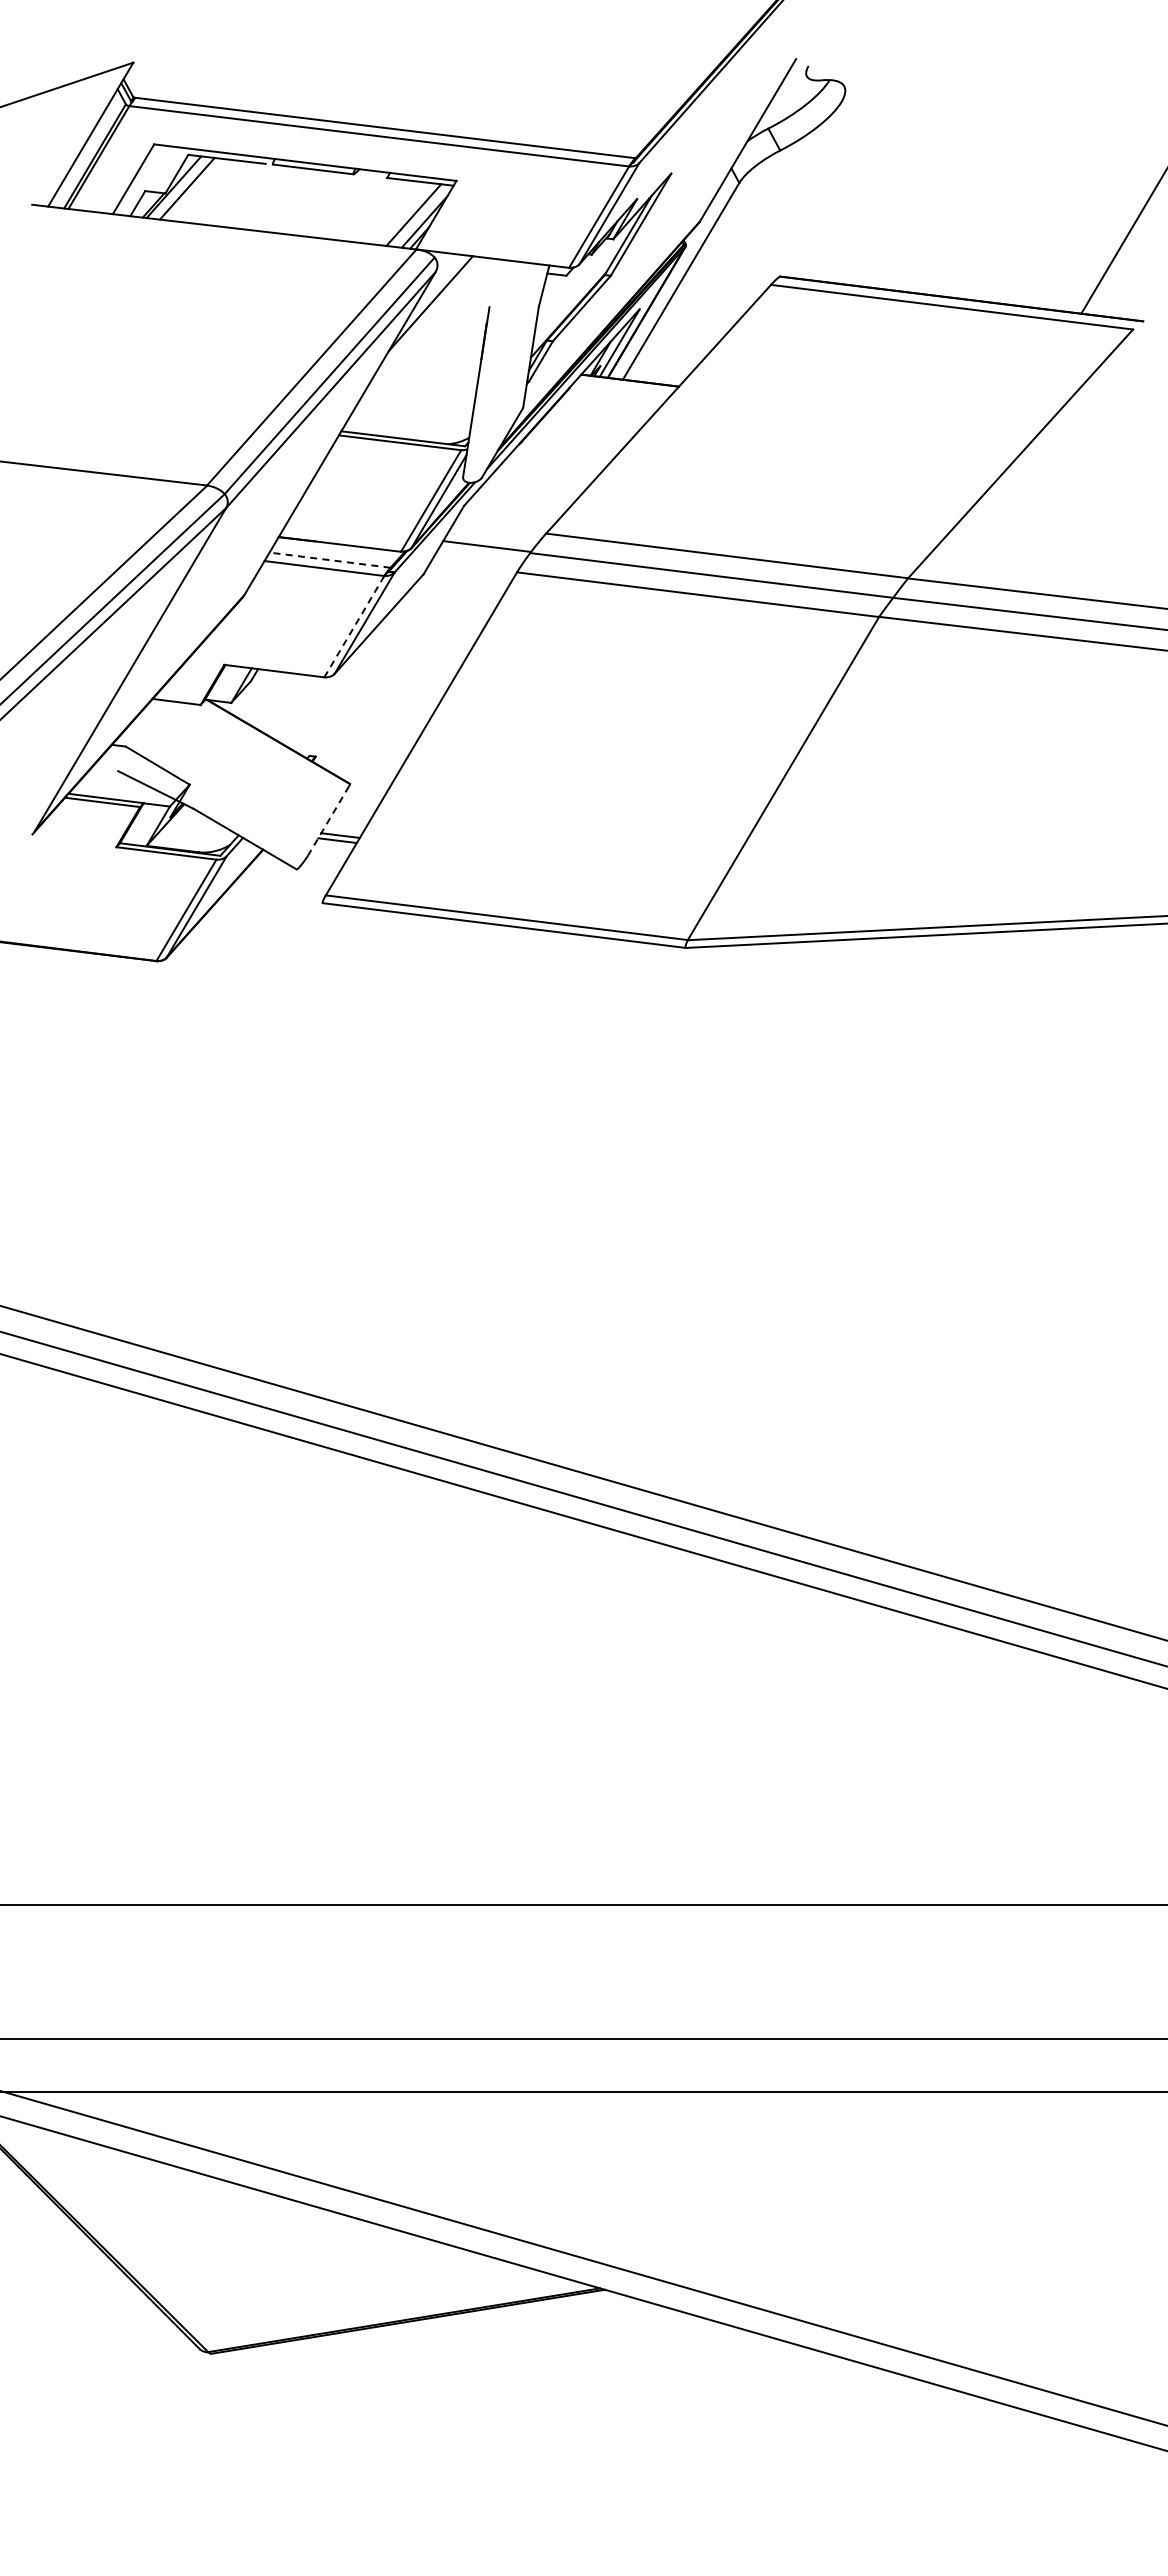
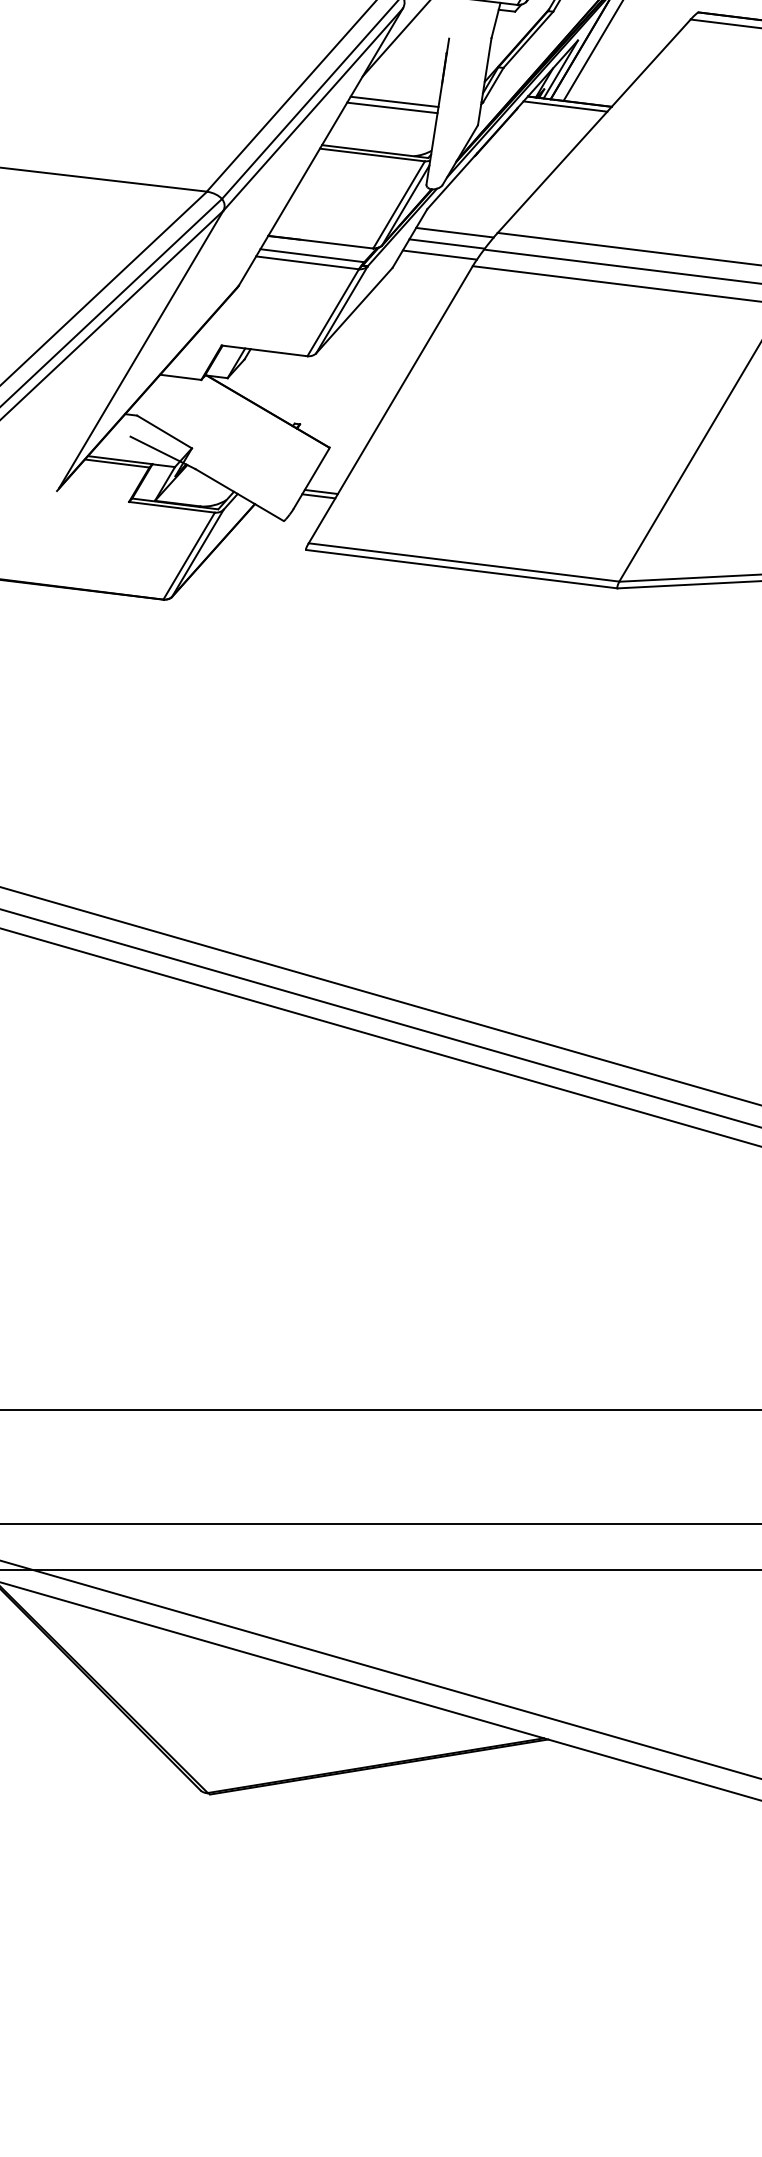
line: (425, 380) -> (394, 101), added
line: (624, 386) -> (564, 106), added
line: (423, 387) -> (392, 107), added
line: (496, 532) -> (455, 231), added
line: (478, 559) -> (439, 255), added
line: (330, 560) -> (312, 255), dashed -> solid
line: (354, 626) -> (333, 312), dashed -> solid
line: (328, 821) -> (311, 479), dashed -> solid

